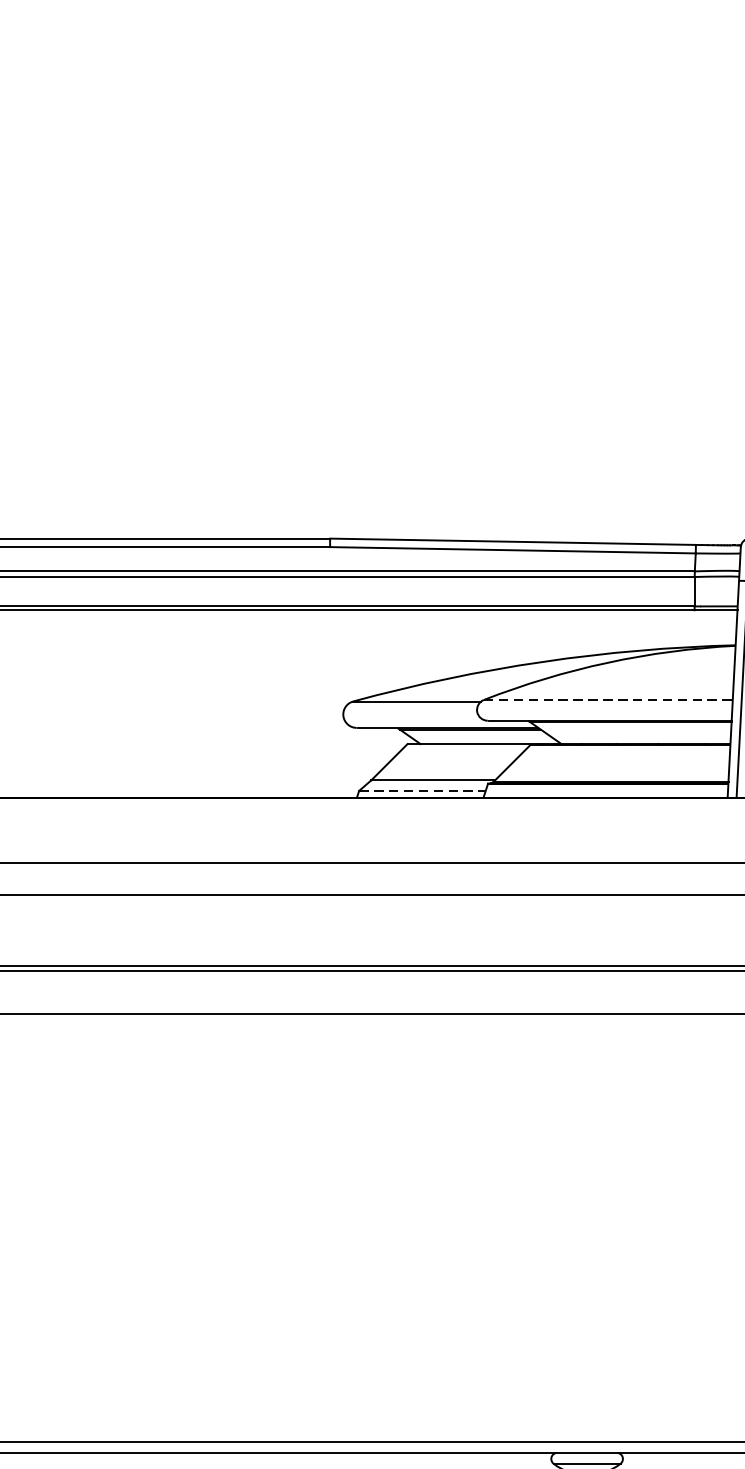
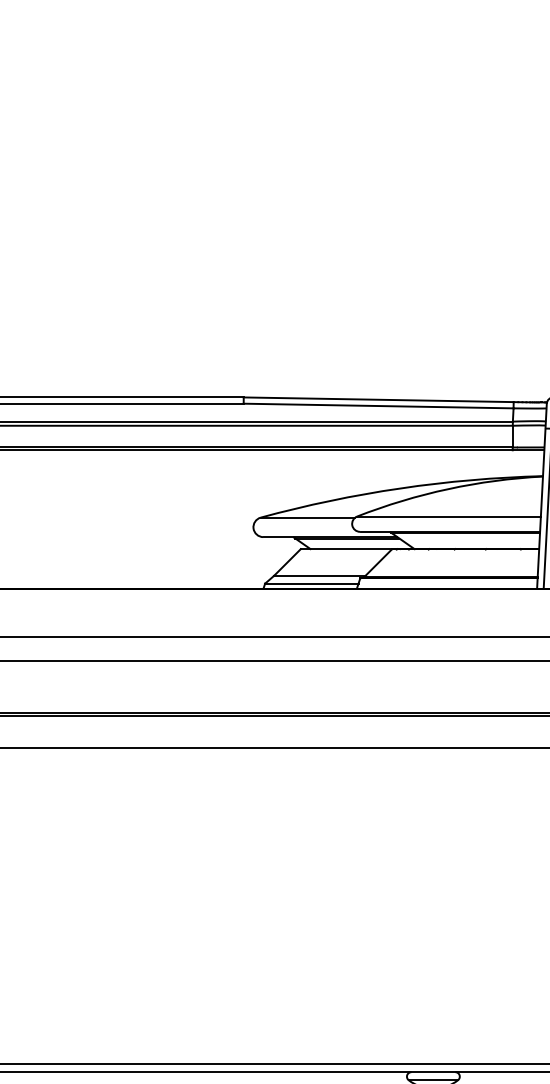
line: (608, 699) -> (449, 516), dashed -> solid
line: (421, 790) -> (311, 583), dashed -> solid

